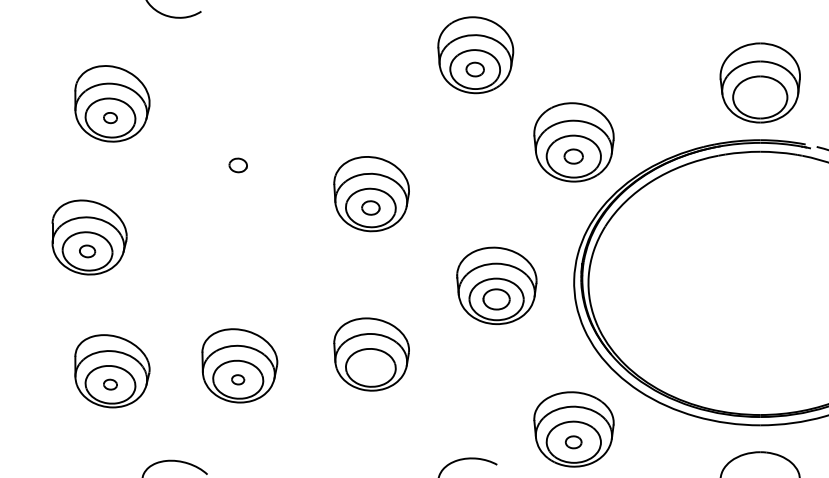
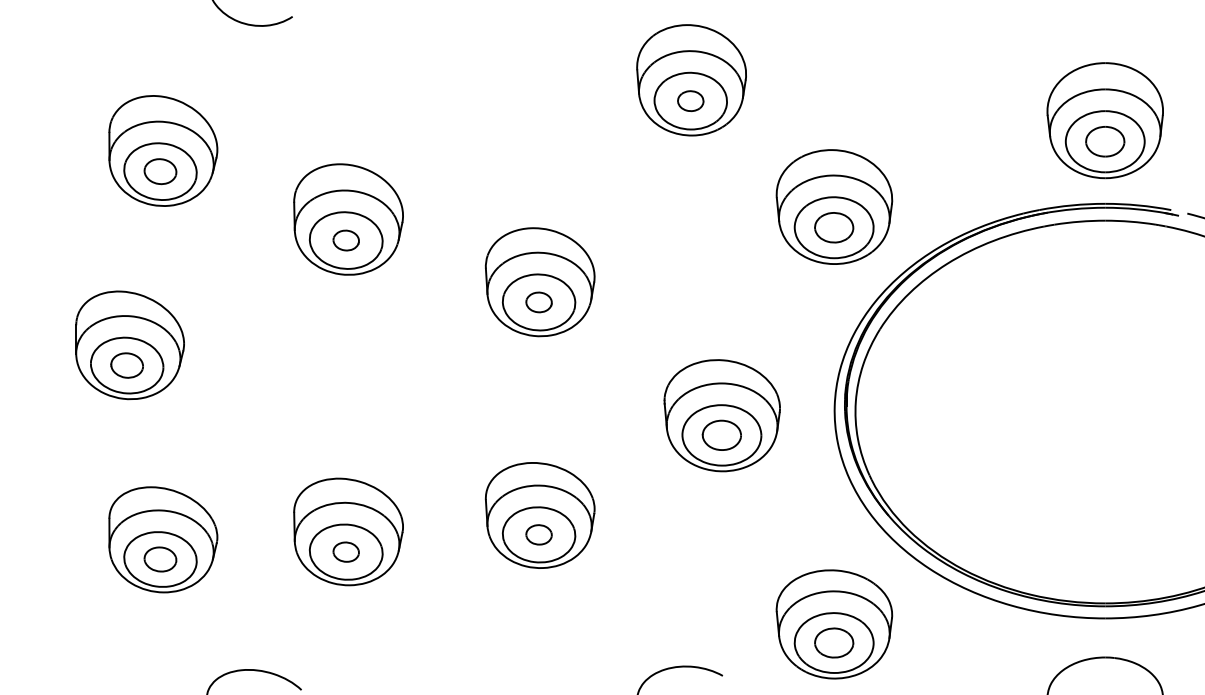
part: (760, 97) -> (1105, 141), added
part: (110, 117) -> (160, 170), size x1.67
part: (239, 150) -> (348, 218), added
part: (573, 156) -> (833, 227), size x1.43
part: (87, 251) -> (127, 365), size x1.43
part: (370, 367) -> (538, 534), added
part: (237, 379) -> (345, 551), size x1.43
part: (110, 384) -> (160, 559), size x1.67
part: (573, 442) -> (833, 643), size x1.67

